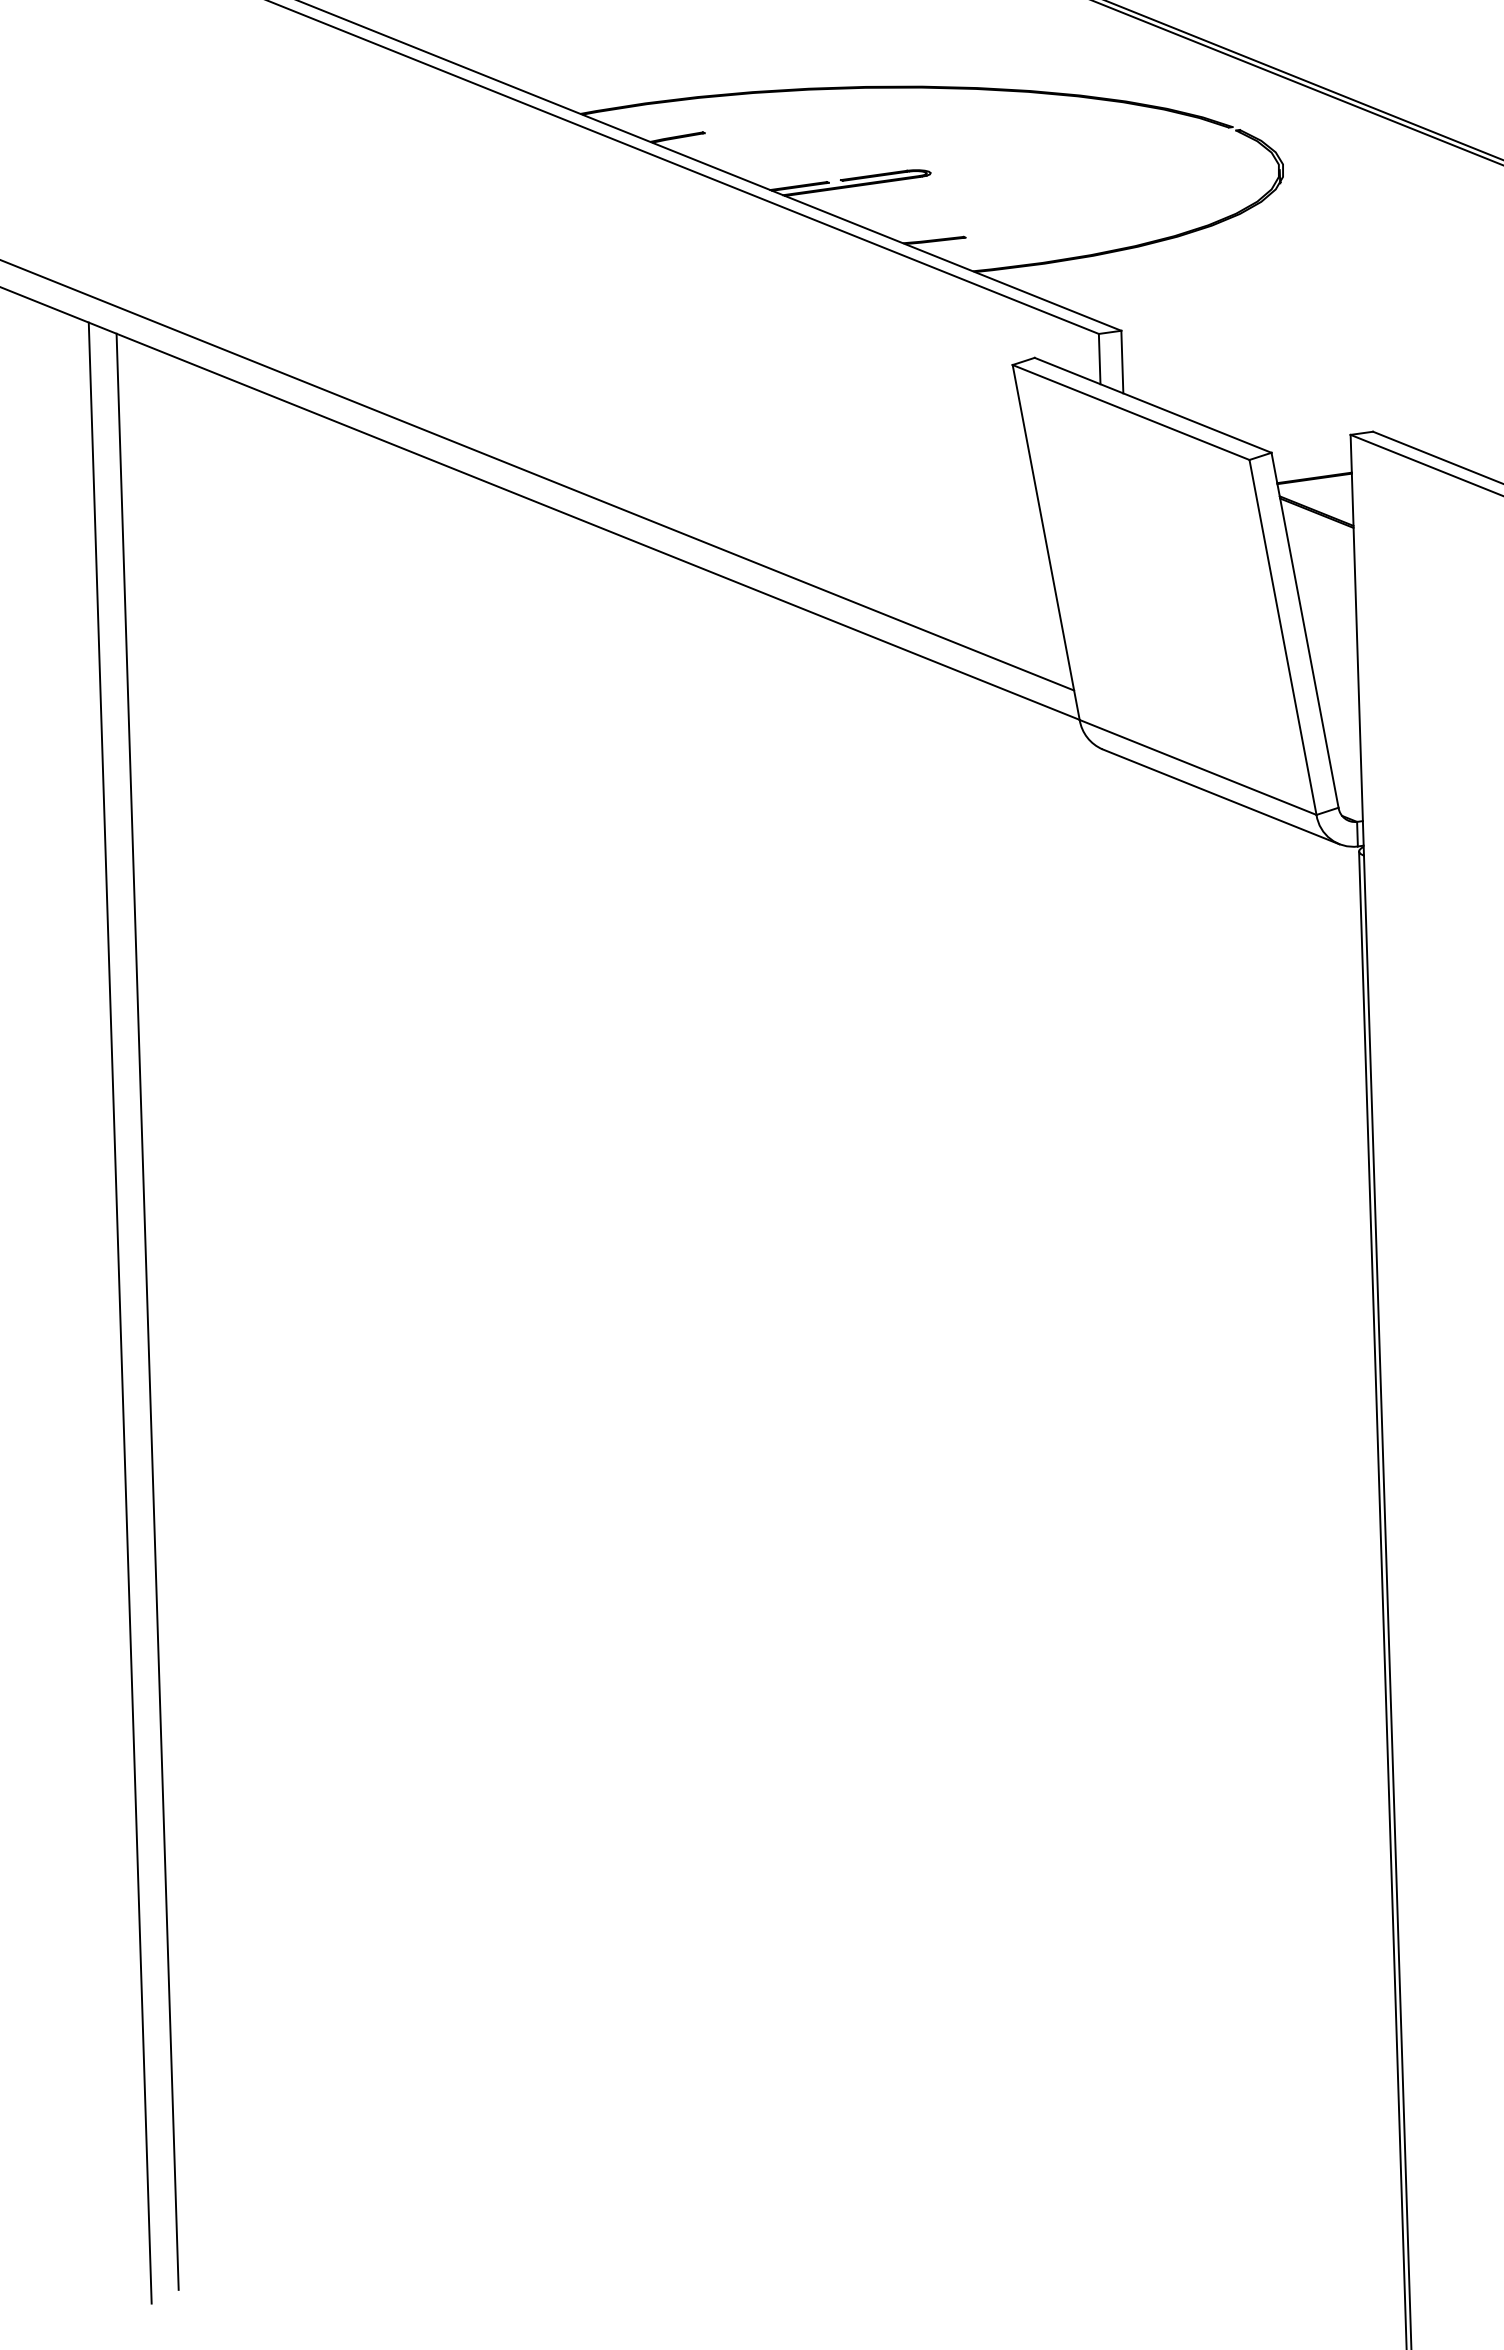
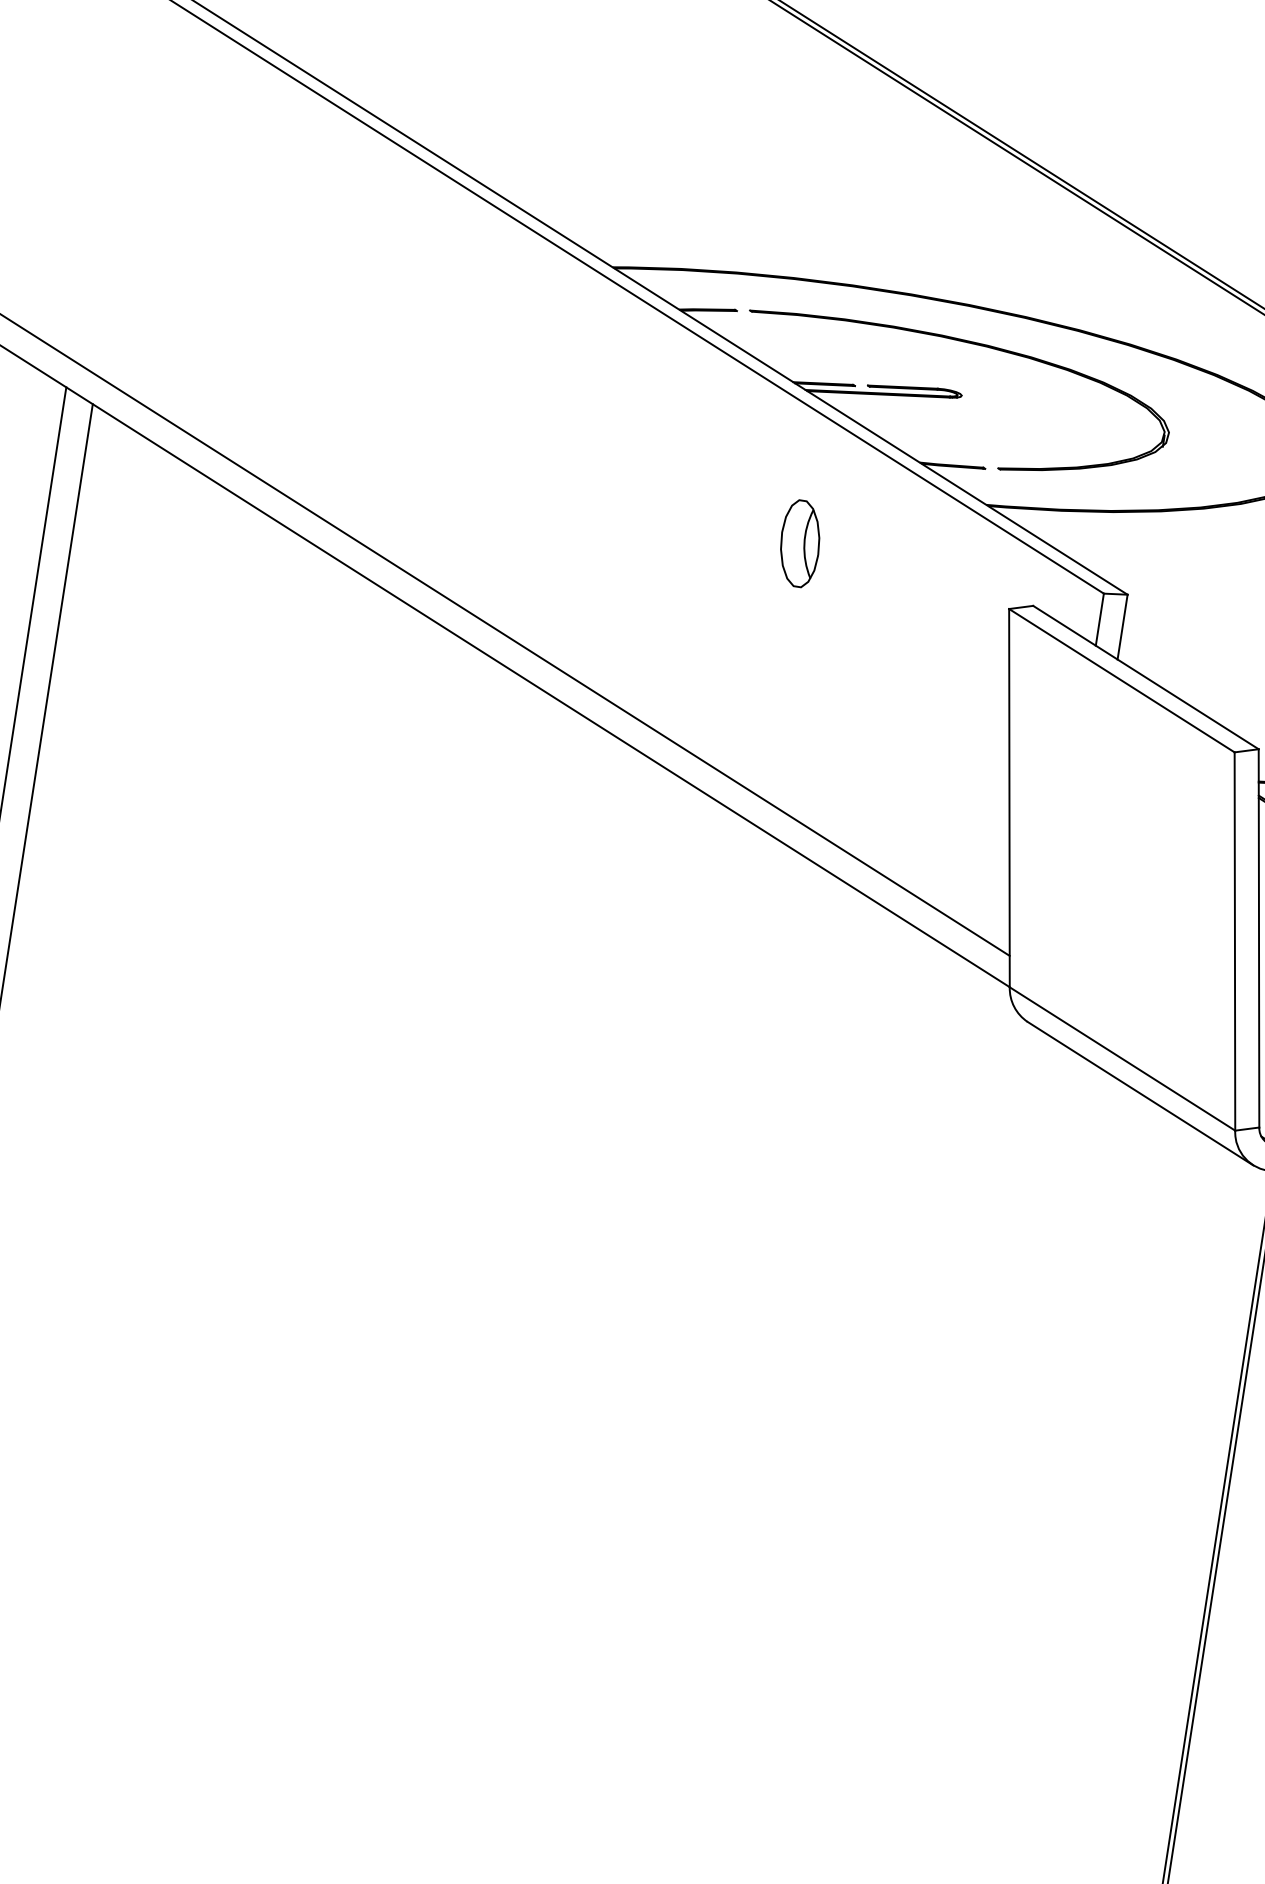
part: (933, 123) -> (974, 345), added
part: (804, 340) -> (799, 543), added

